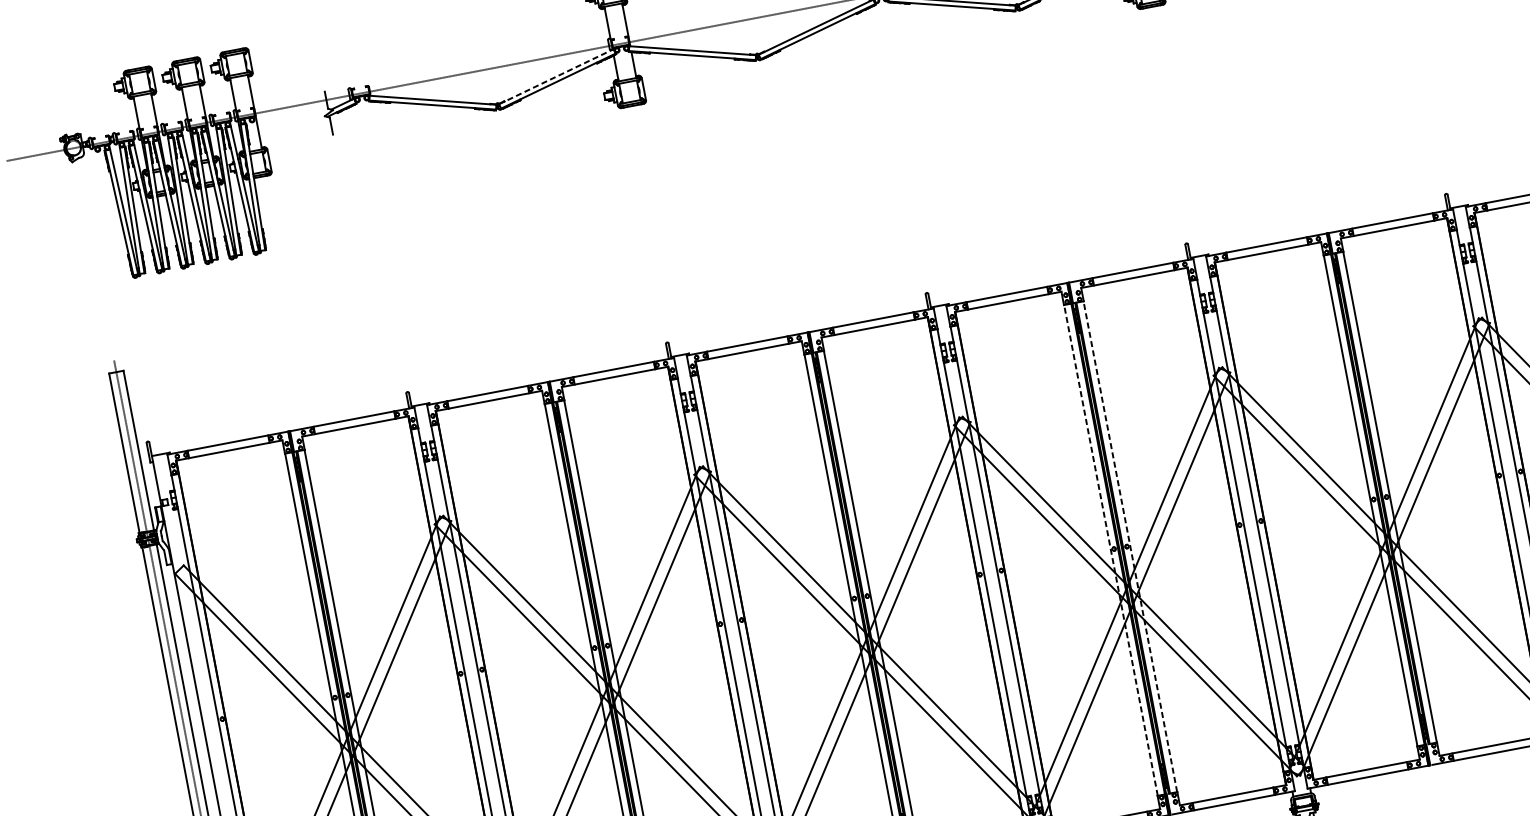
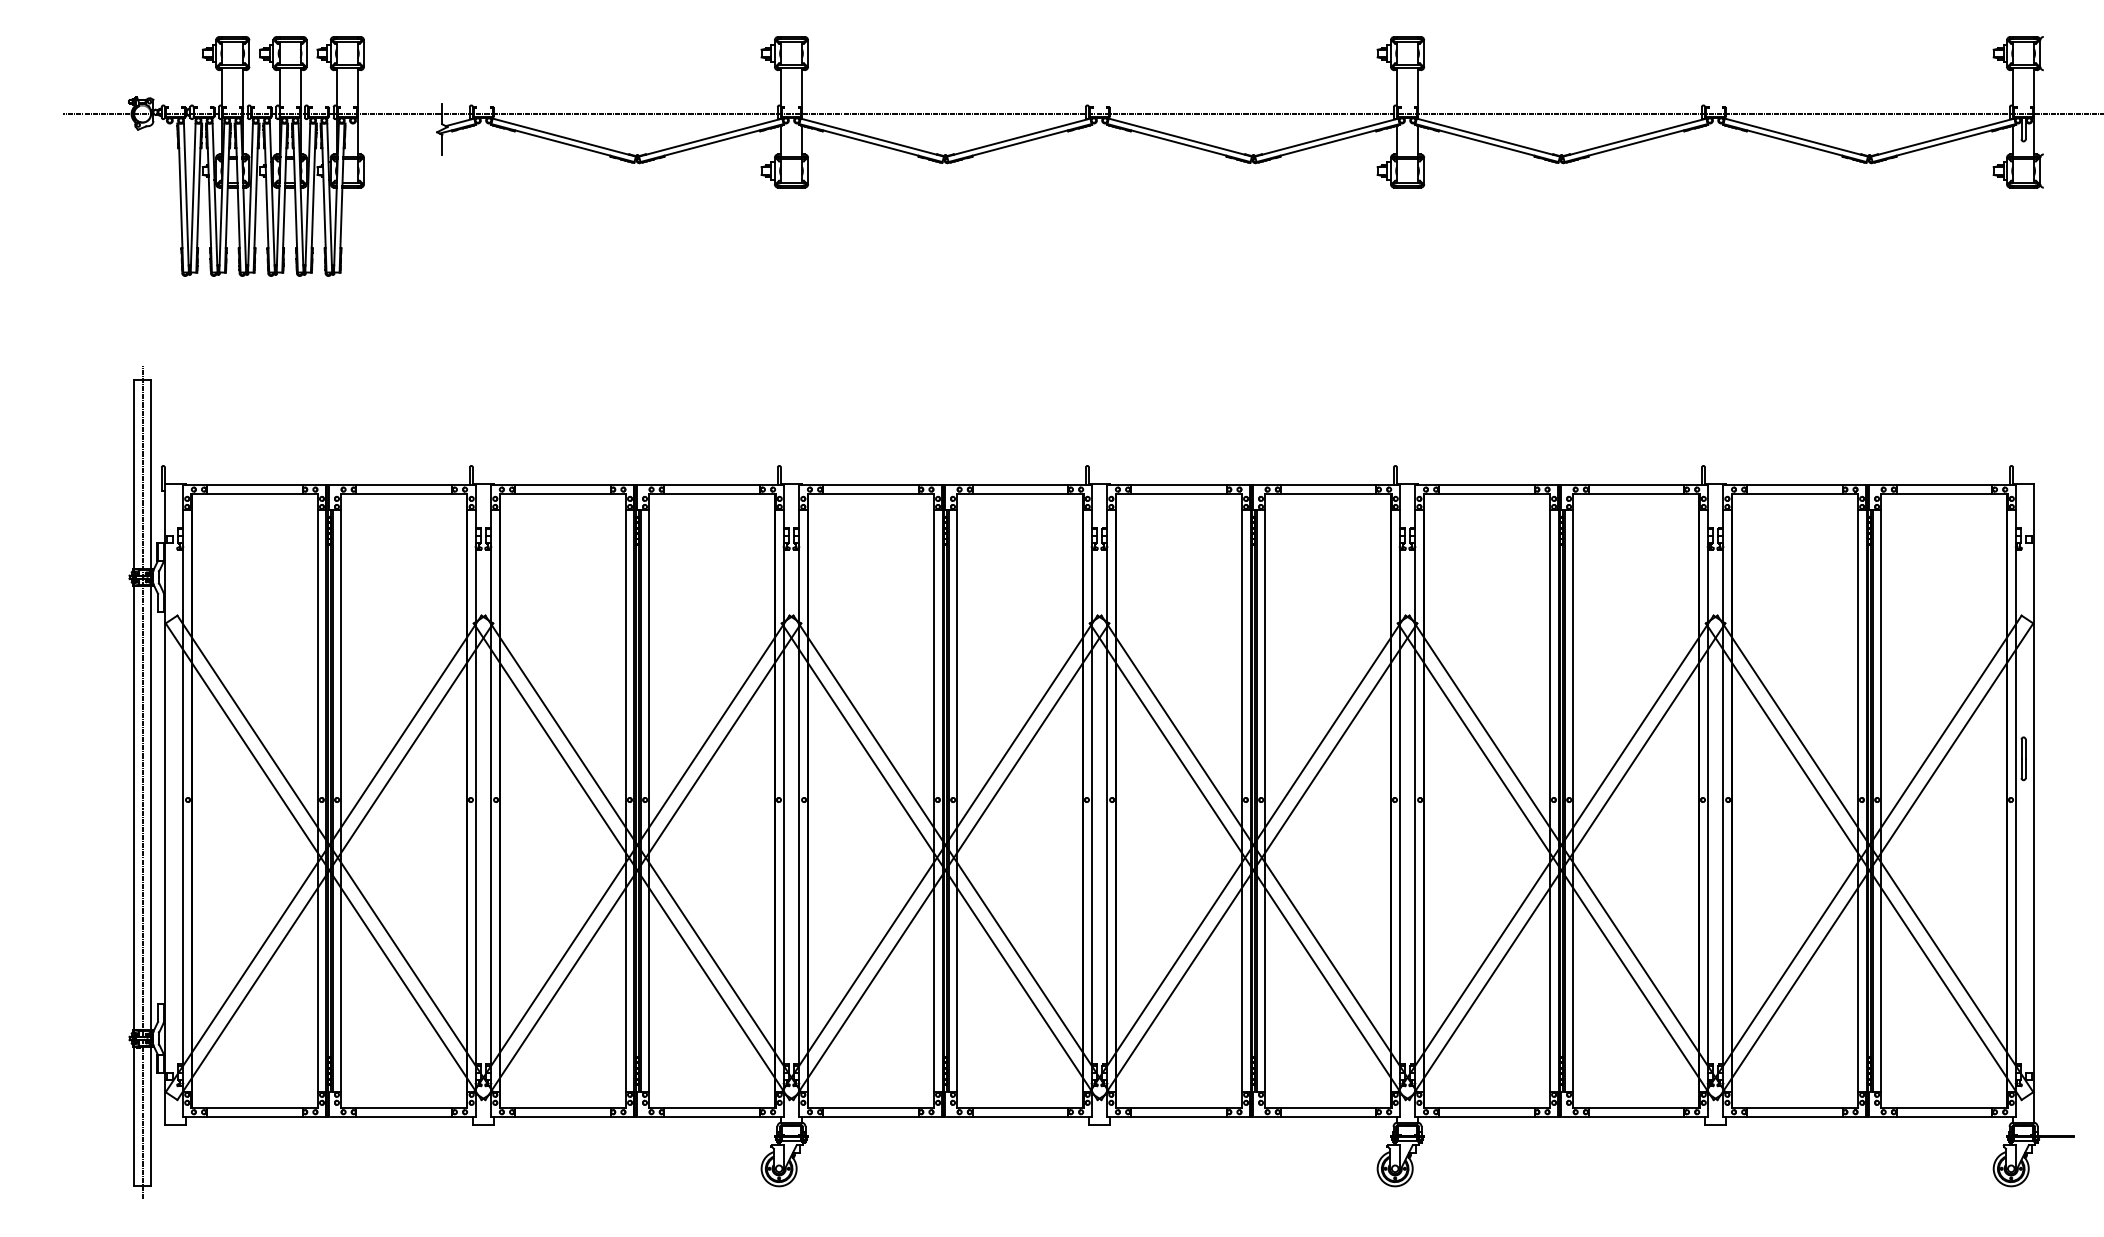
line: (557, 76) -> (711, 137), dashed -> solid
line: (1130, 546) -> (1265, 800), dashed -> solid
line: (1111, 550) -> (1242, 800), dashed -> solid

